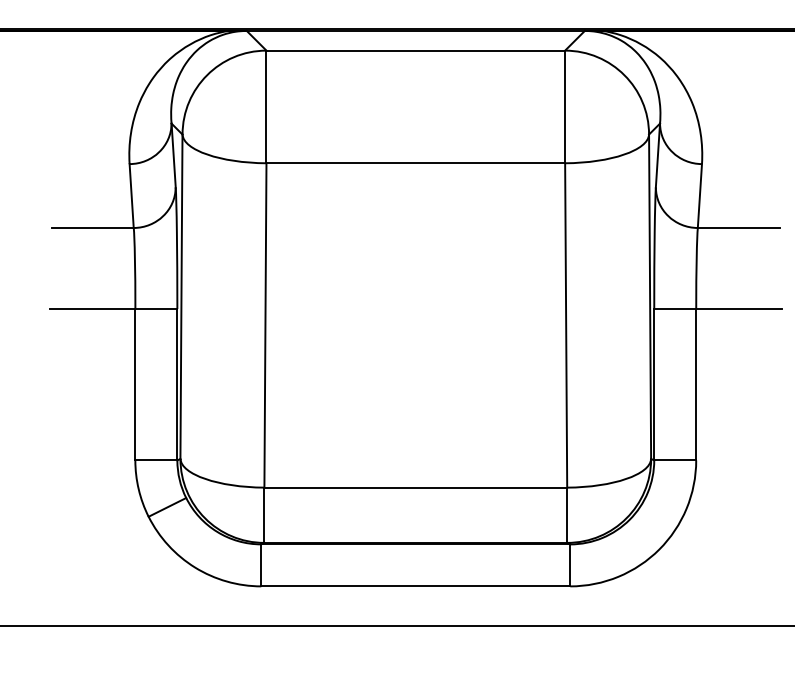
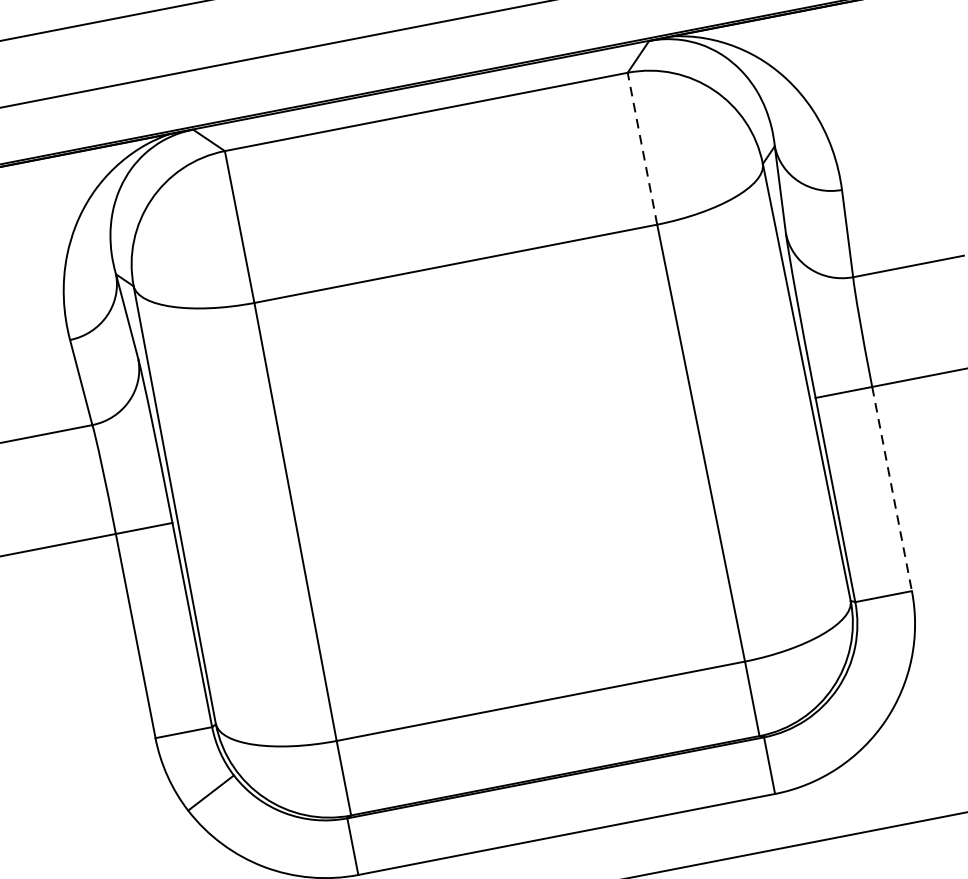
line: (565, 106) -> (642, 148), solid -> dashed
line: (696, 384) -> (892, 488), solid -> dashed

